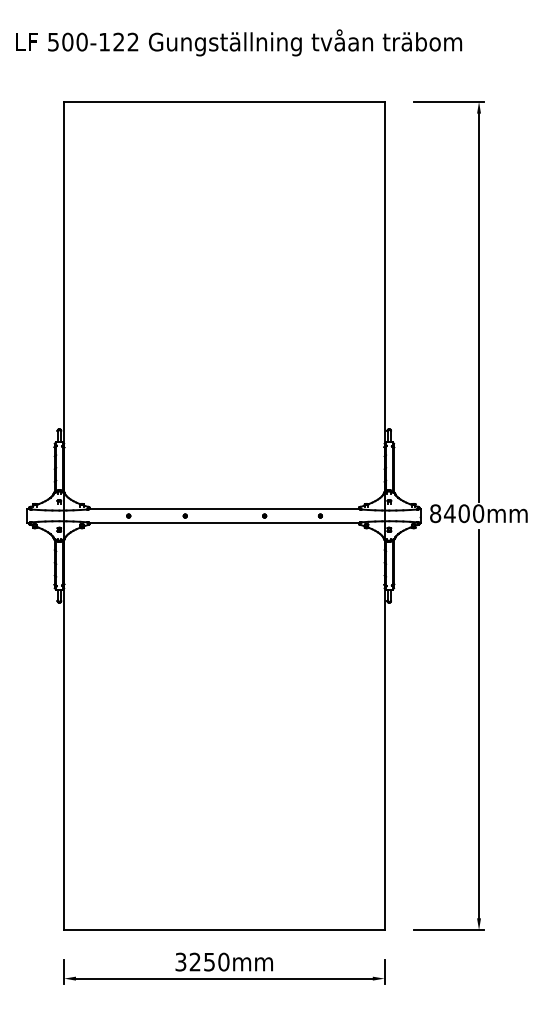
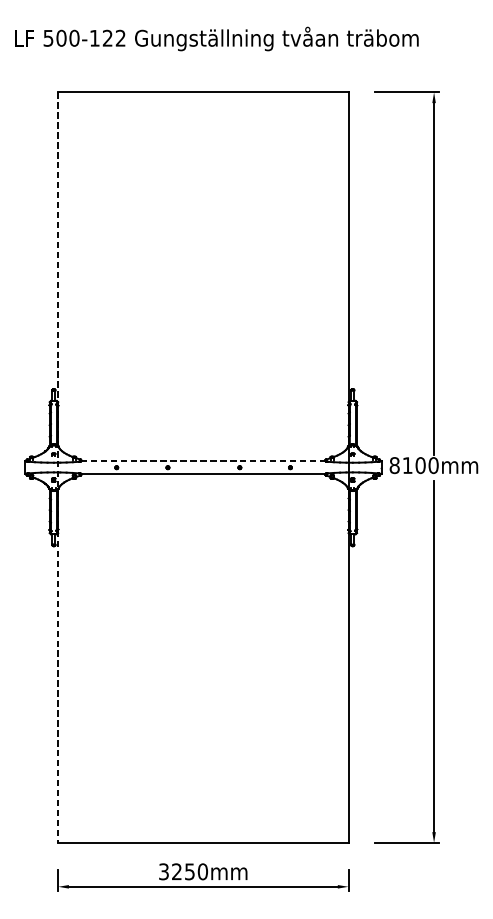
line: (224, 509) -> (203, 461), solid -> dashed
text: (449, 513) -> (407, 465), 8400mm -> 8100mm
line: (64, 516) -> (58, 468), solid -> dashed

